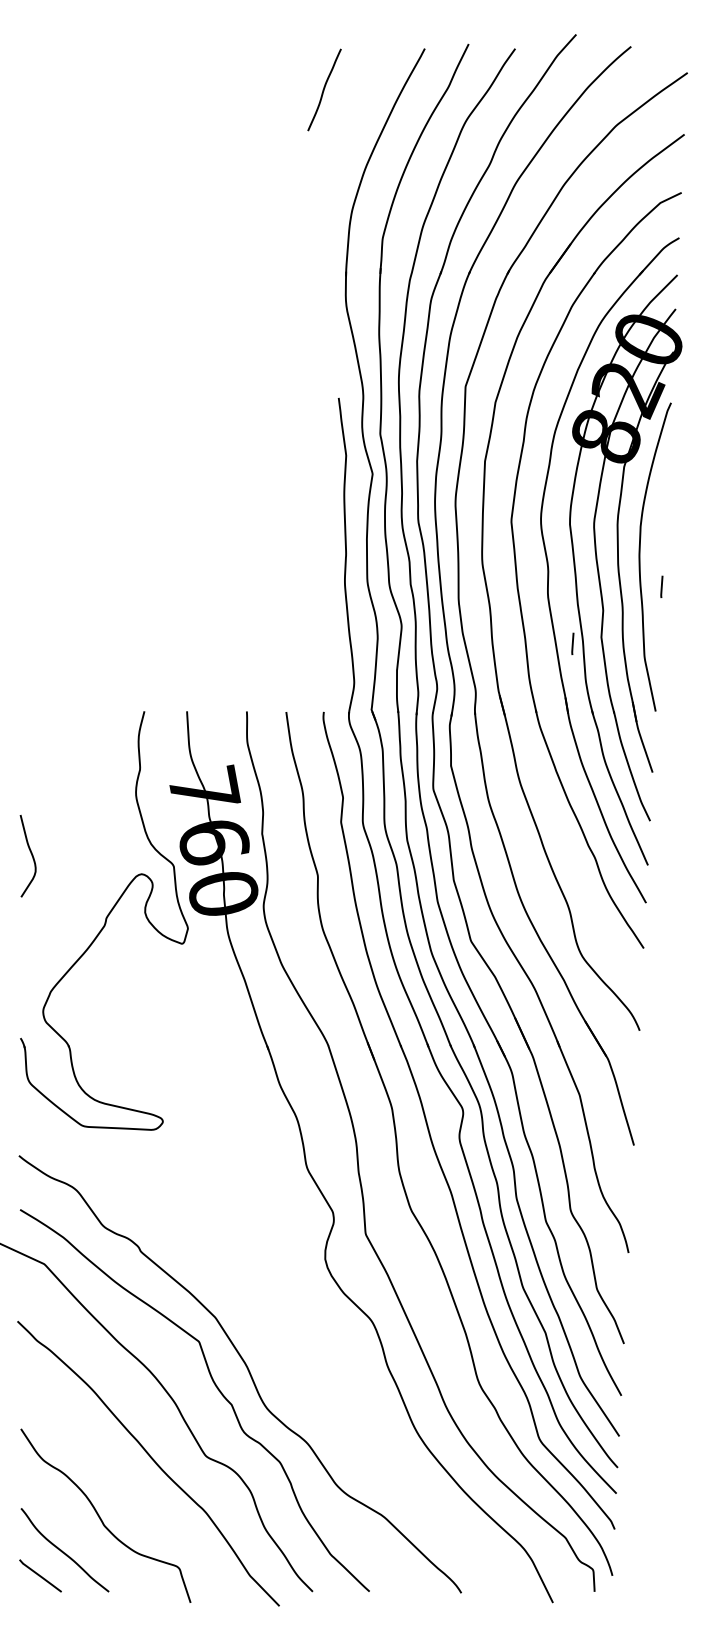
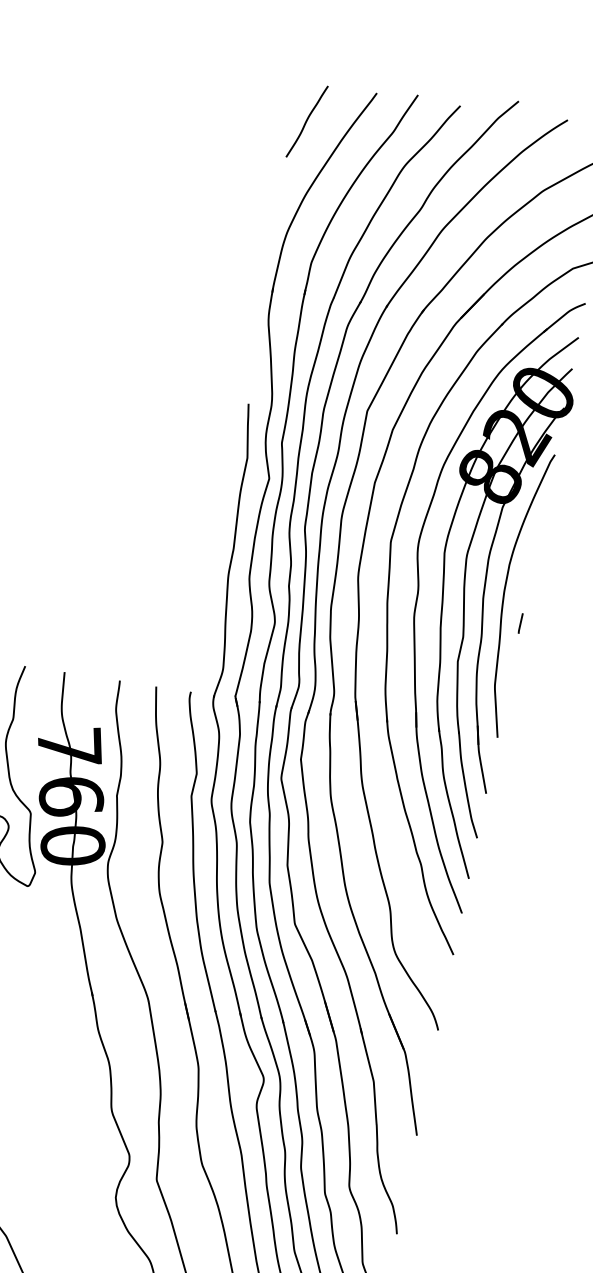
curve: (324, 89) -> (307, 121), moved
line: (572, 643) -> (430, 663), removed

